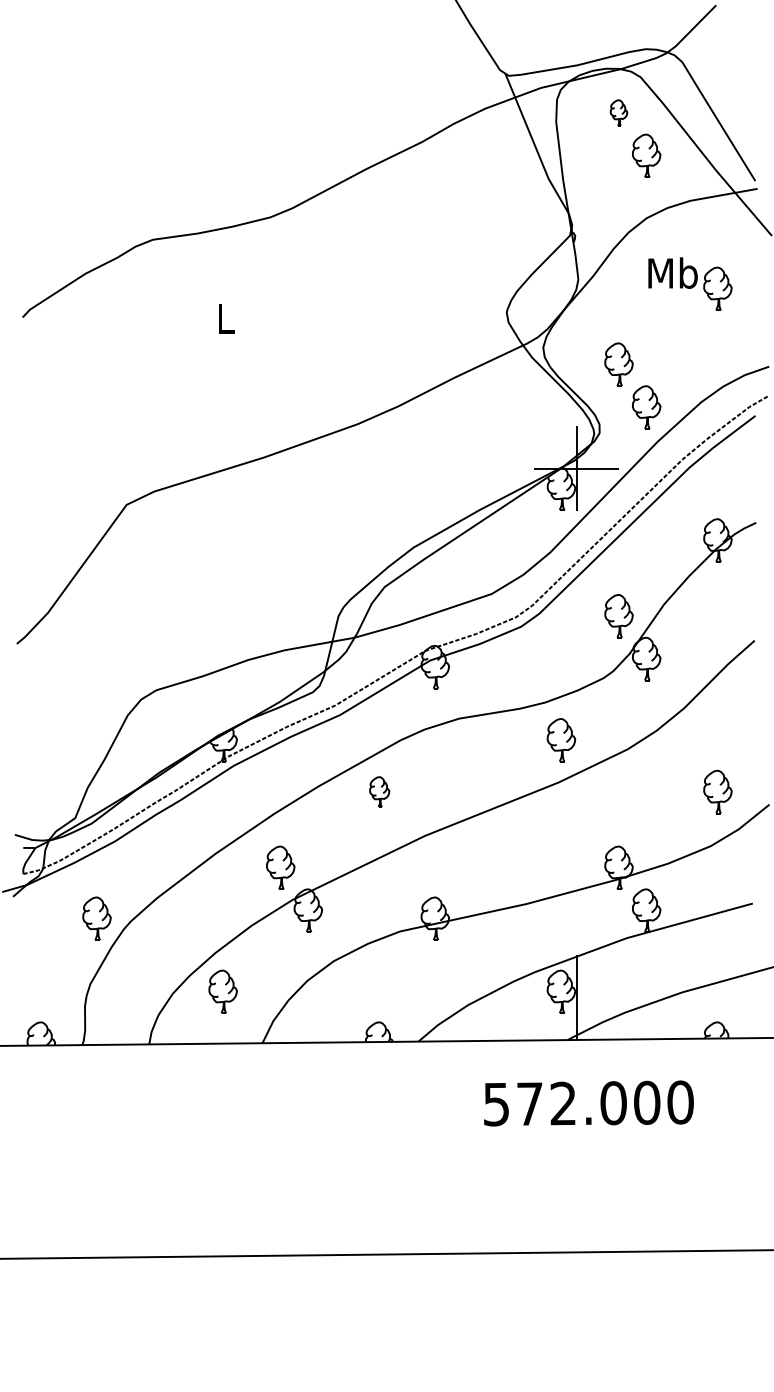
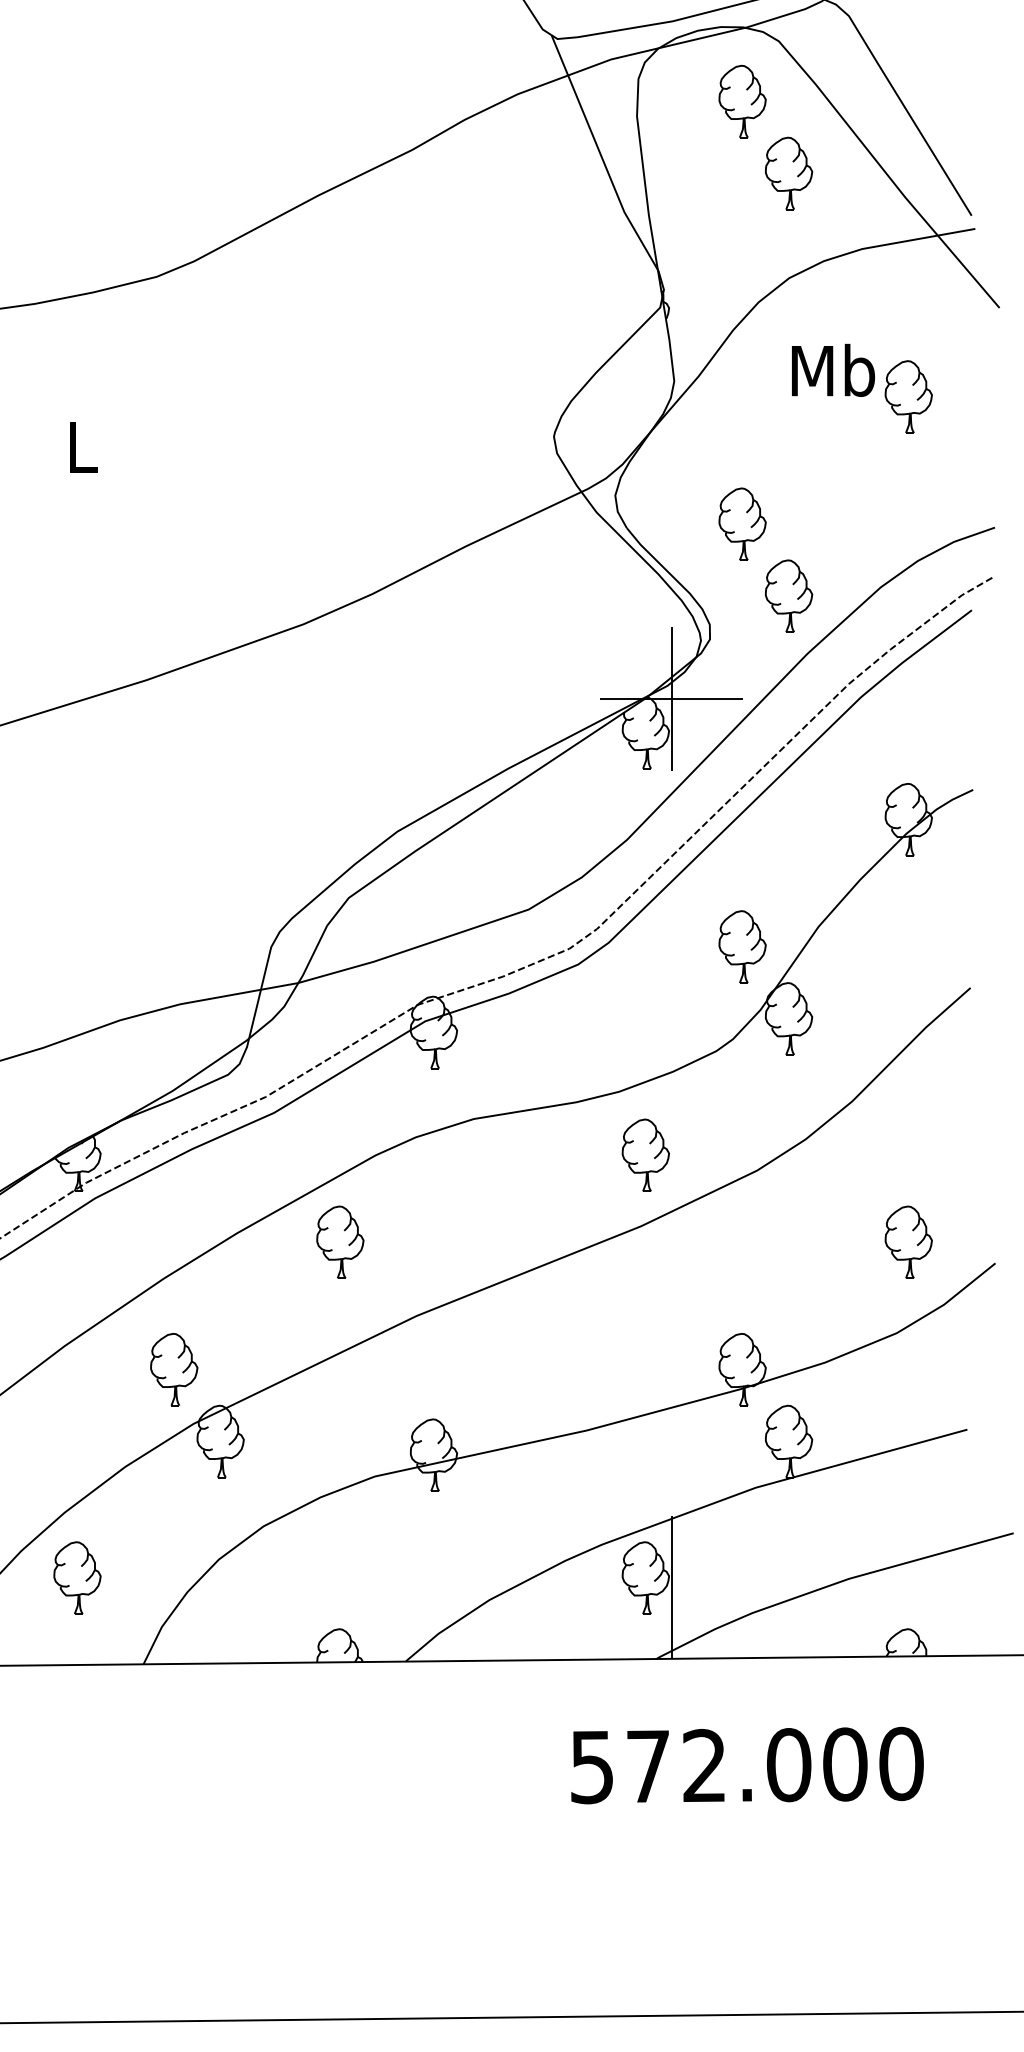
part: (618, 112) -> (741, 100), size x1.67
part: (379, 791) -> (340, 1241), size x1.43
text: (588, 1103) -> (746, 1765), moved

